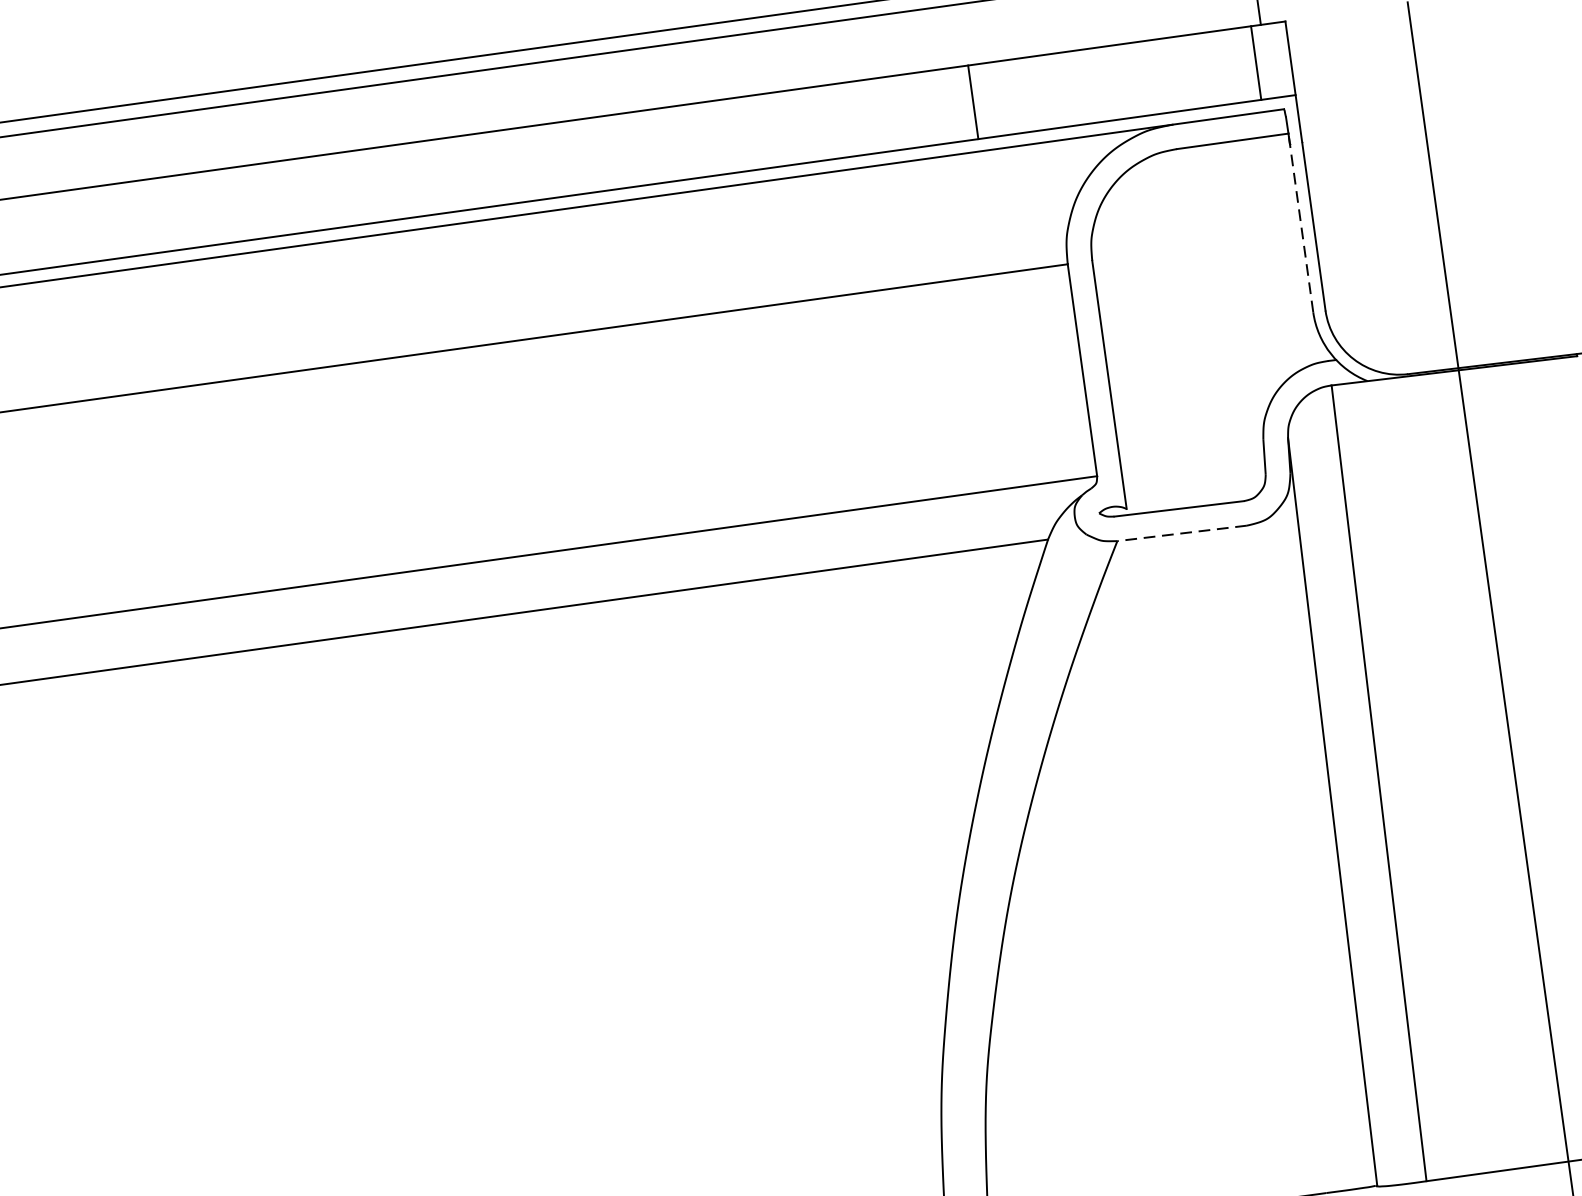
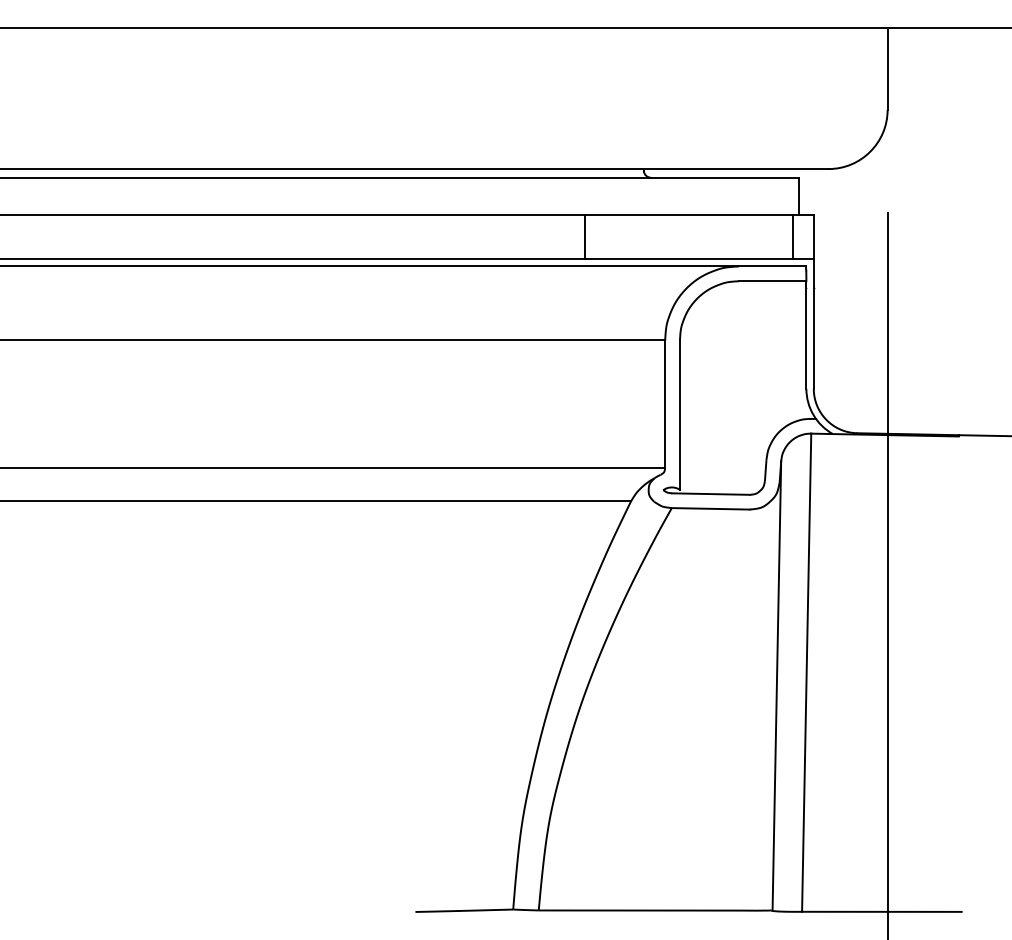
line: (972, 101) -> (584, 236), moved
line: (1301, 223) -> (806, 335), dashed -> solid
line: (1181, 532) -> (710, 508), dashed -> solid

